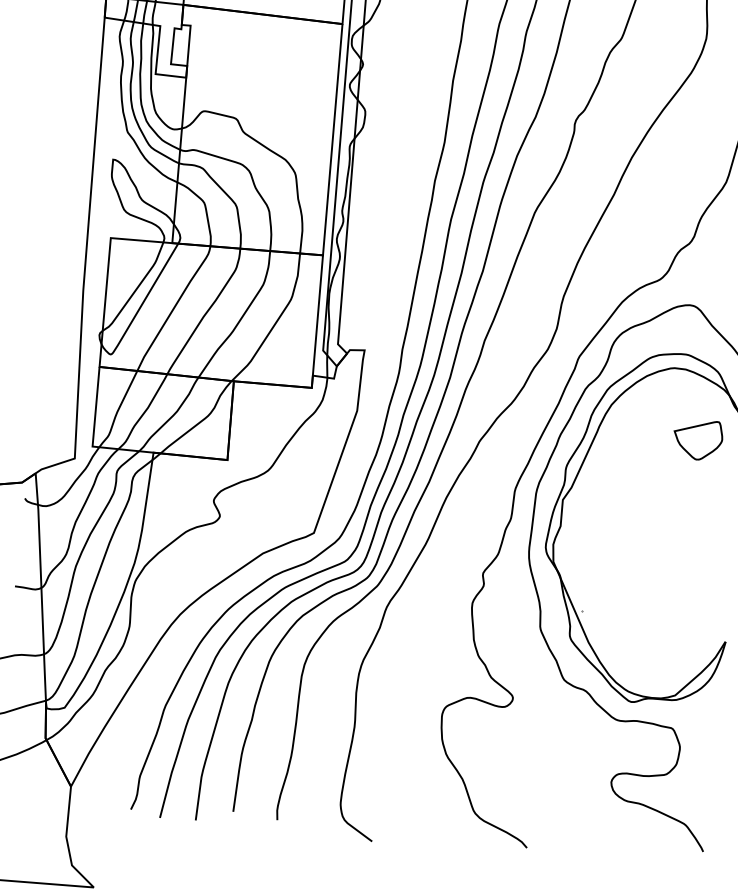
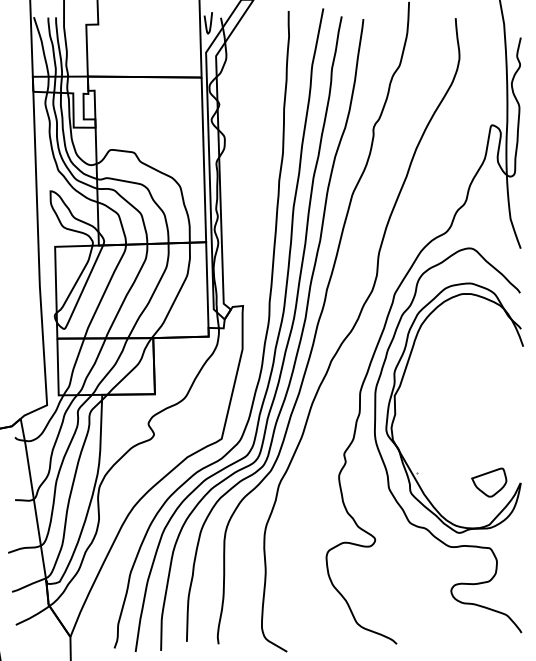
part: (698, 439) -> (489, 482), moved

